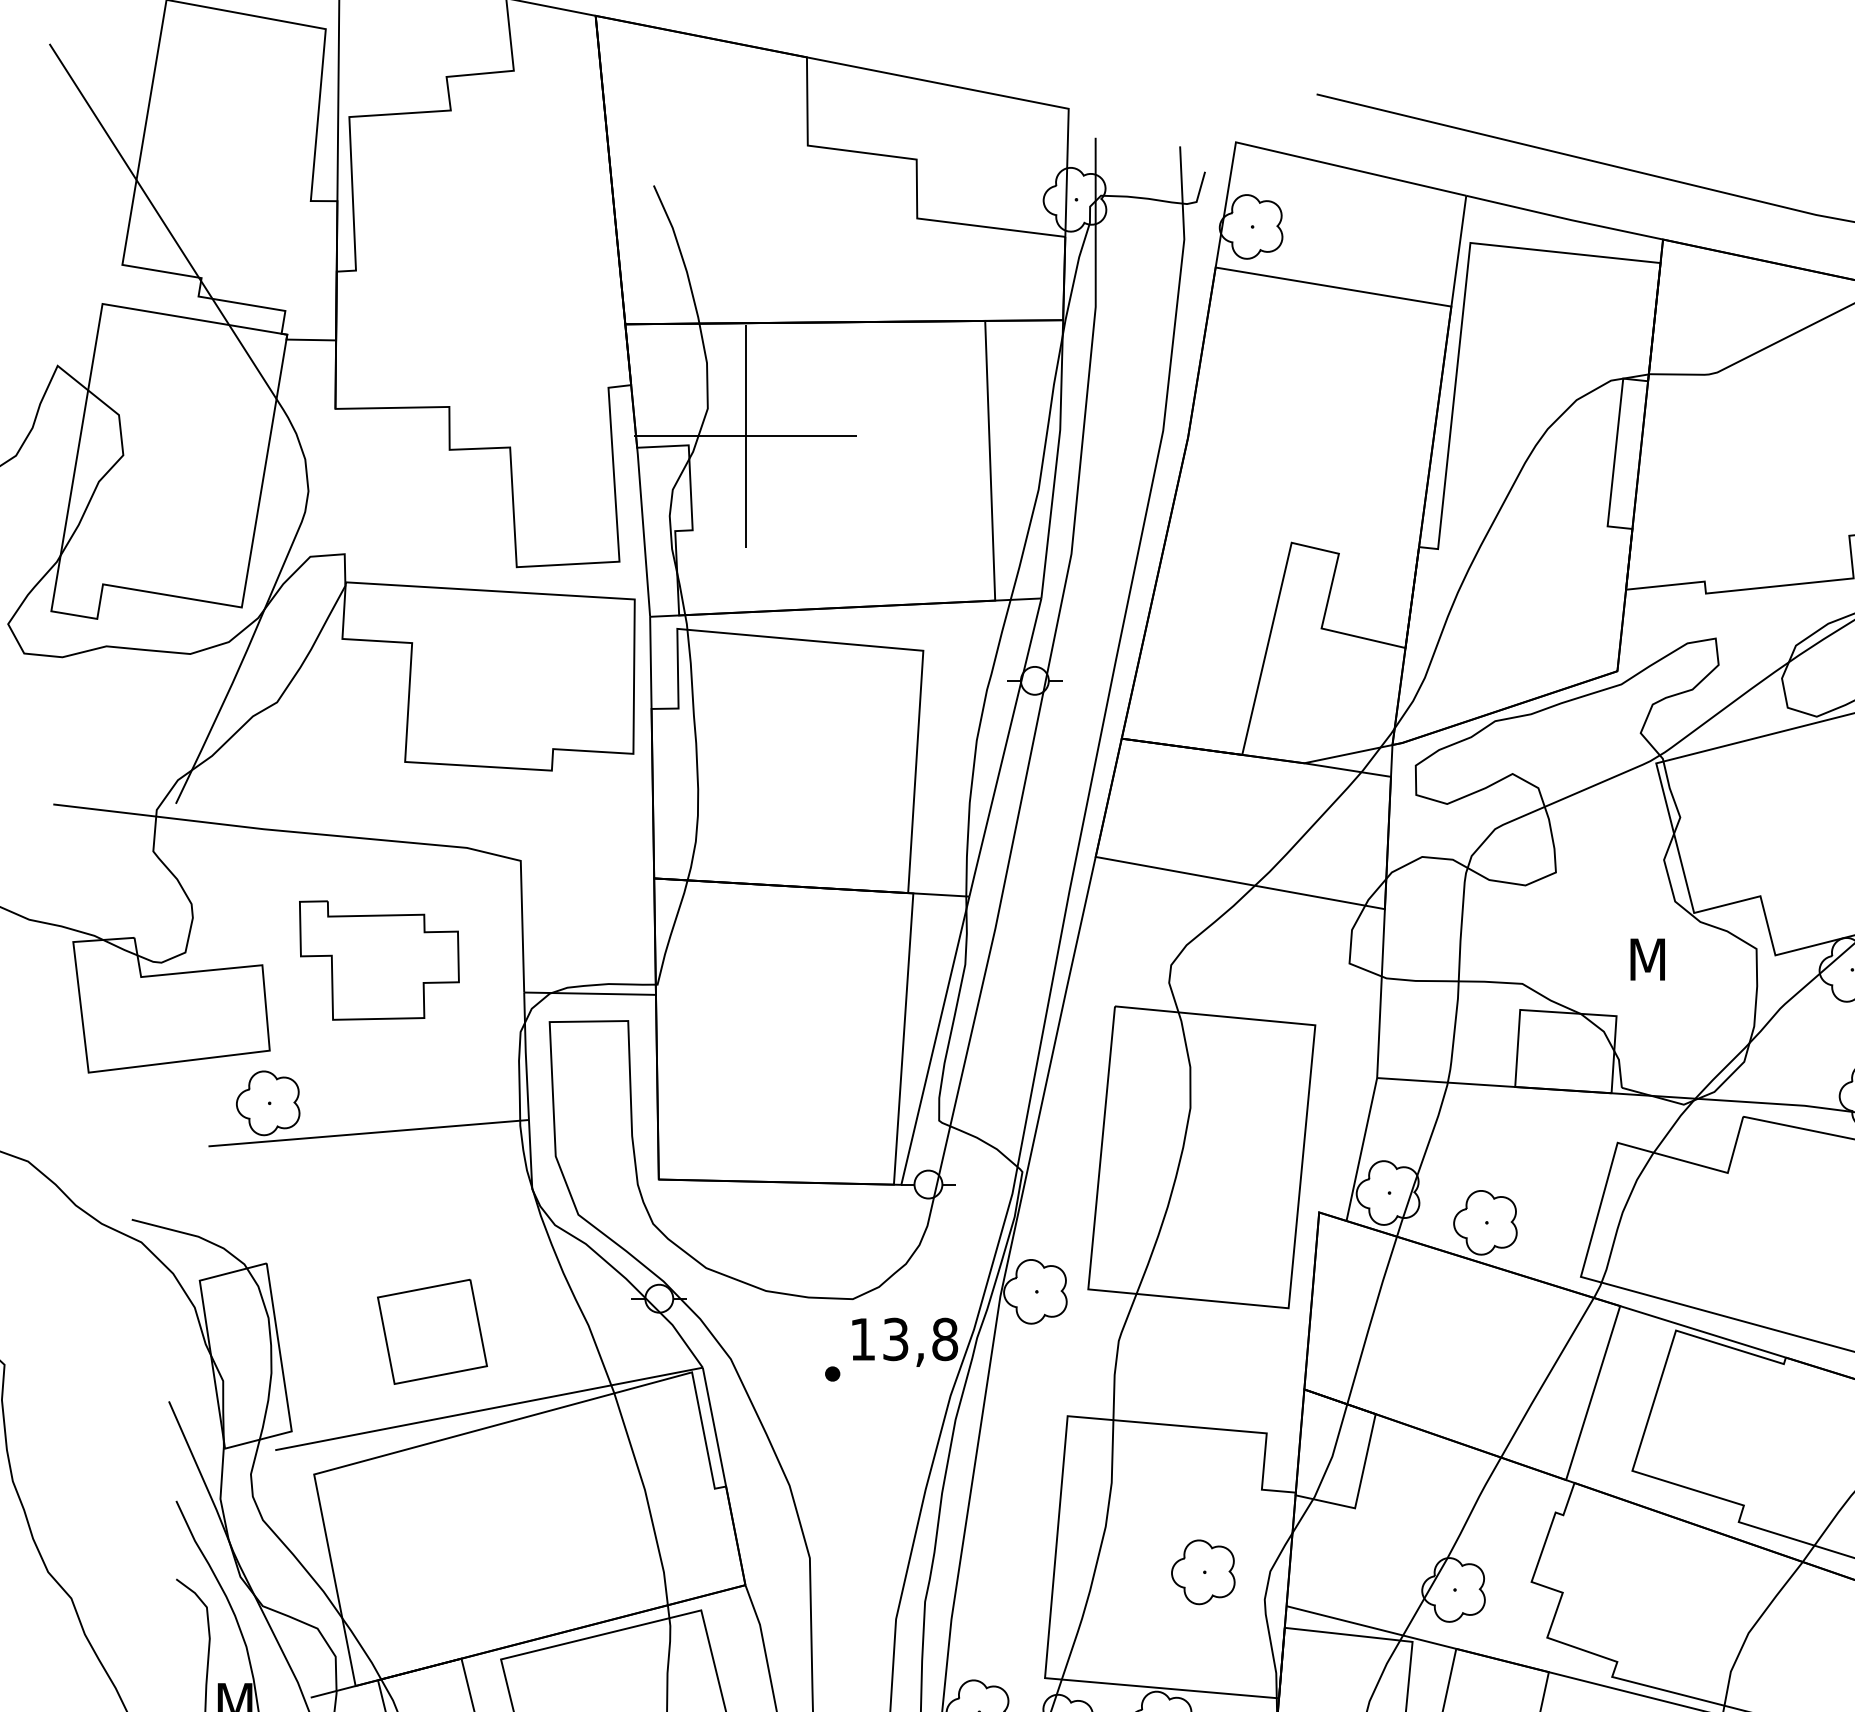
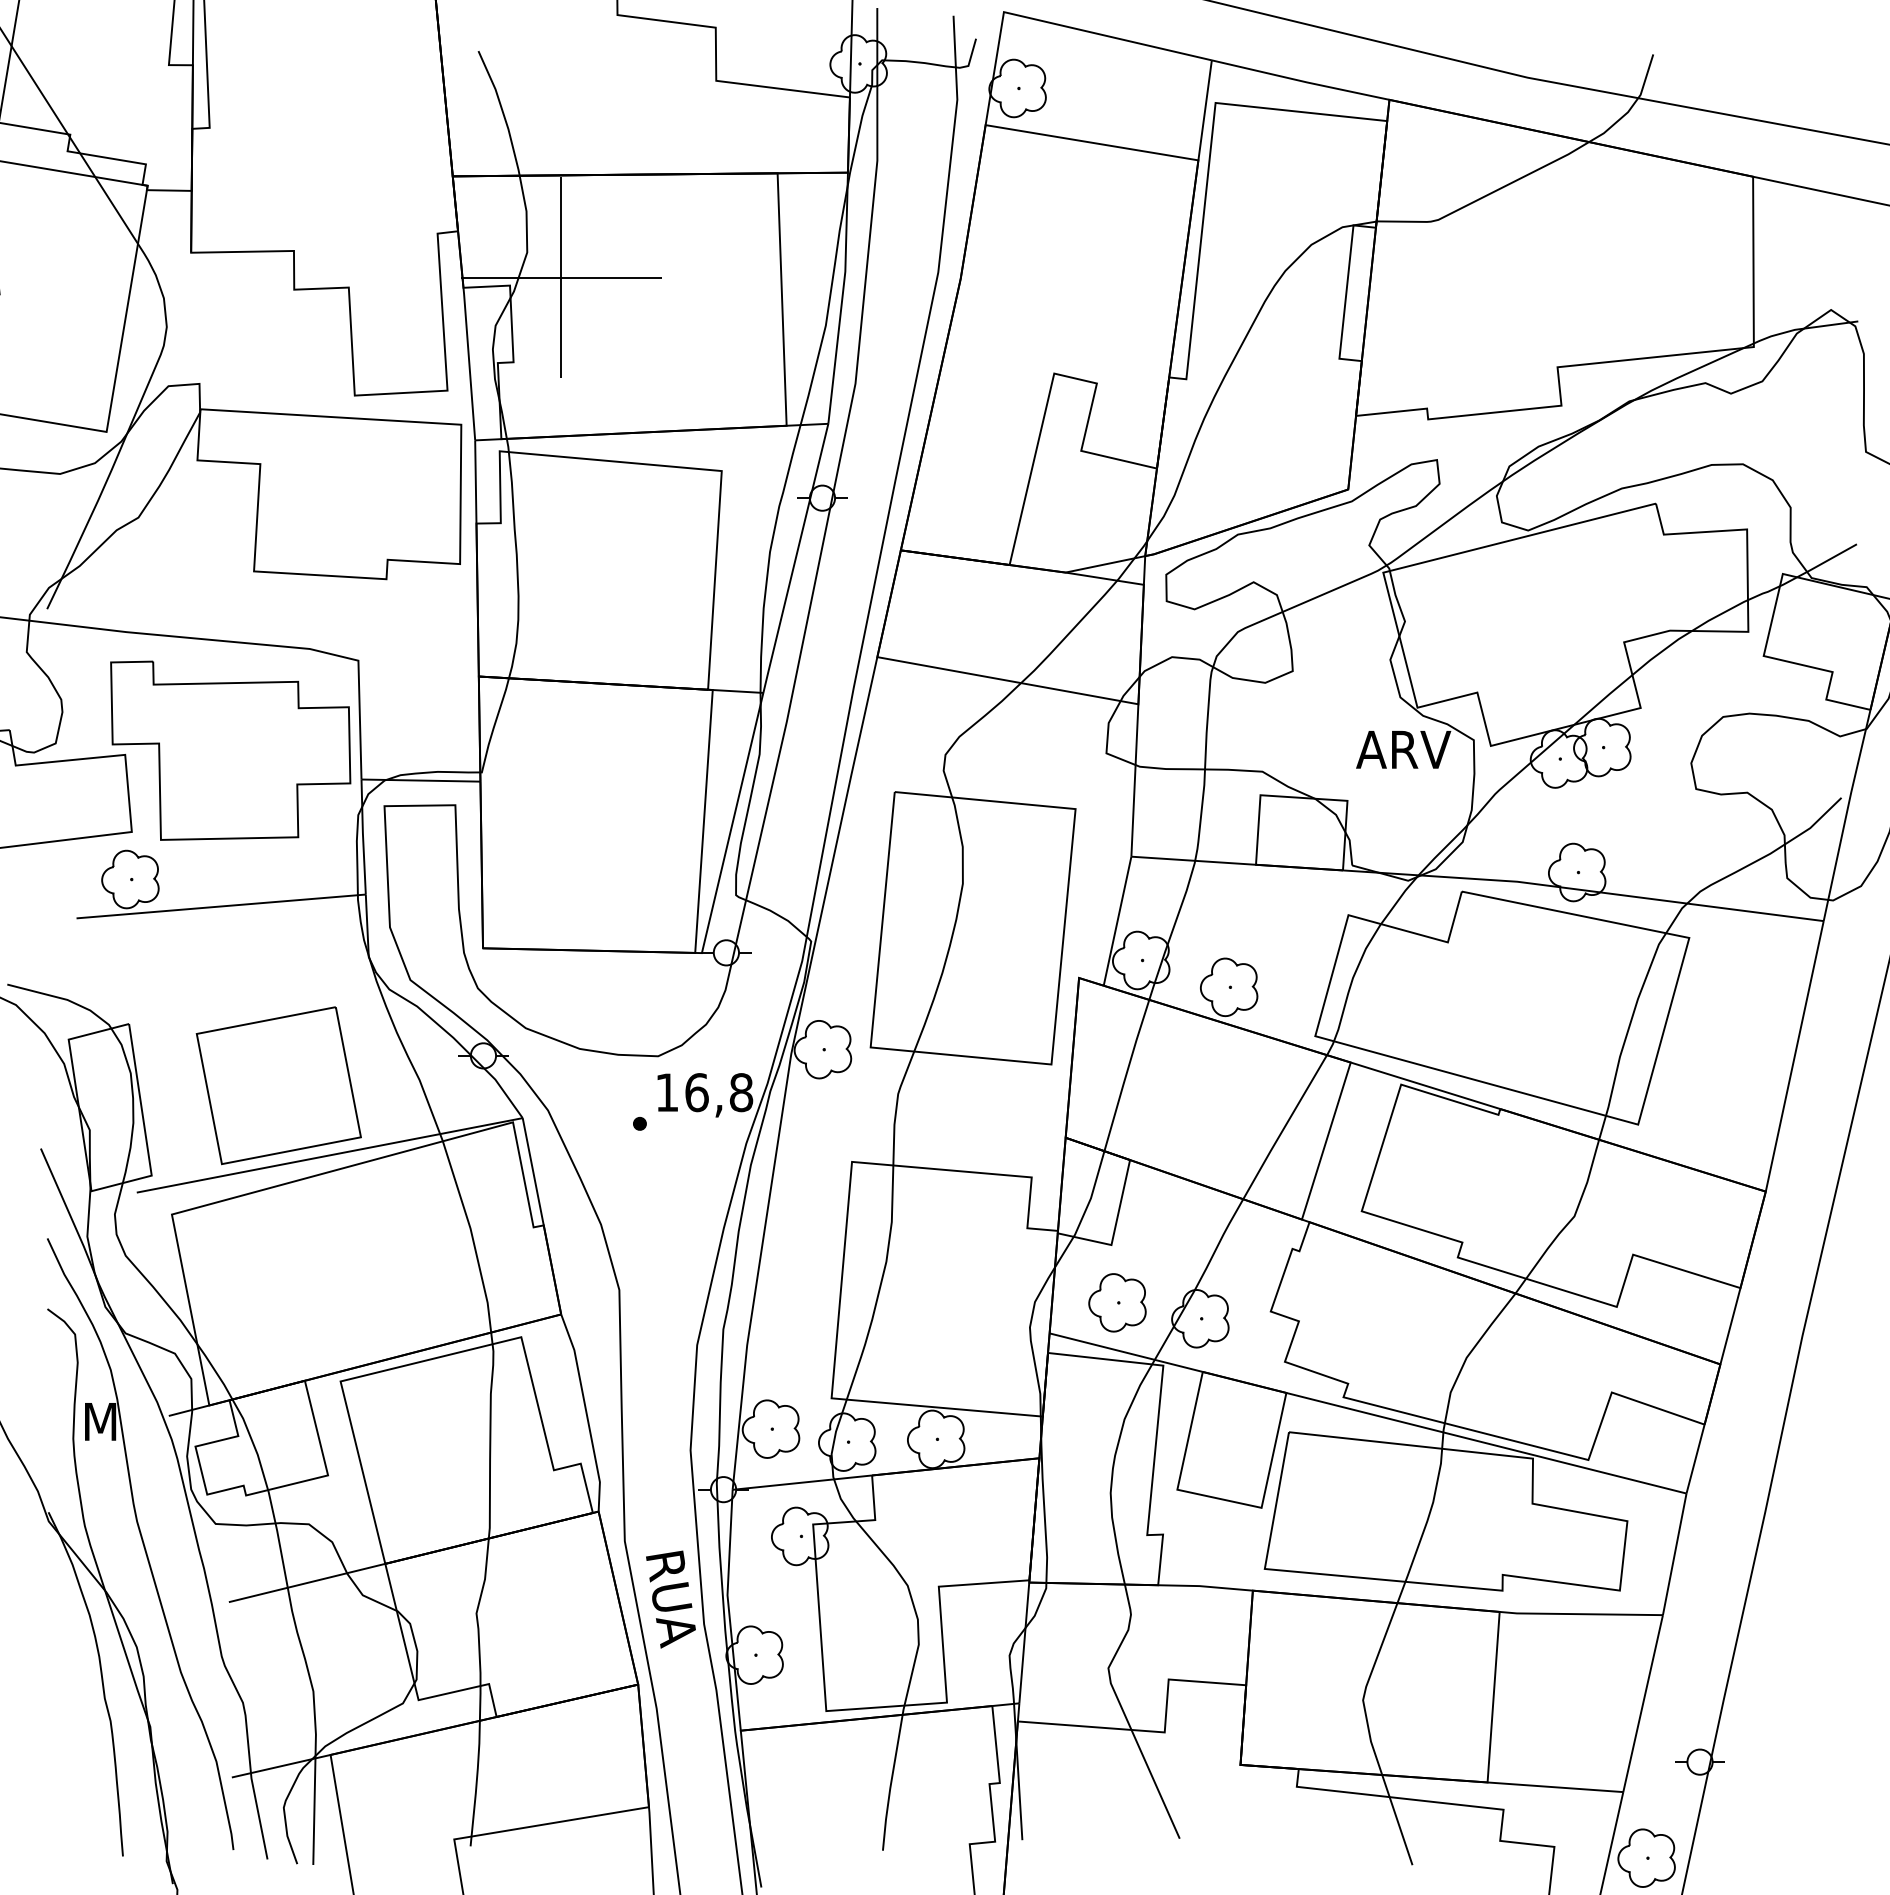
text: (1678, 959) -> (1403, 749), M -> ARV
part: (379, 960) -> (230, 750), size x1.67
part: (432, 1331) -> (278, 1085), size x1.67
text: (895, 1339) -> (696, 1092), 13,8 -> 16,8
part: (1203, 1571) -> (1117, 1302), moved

